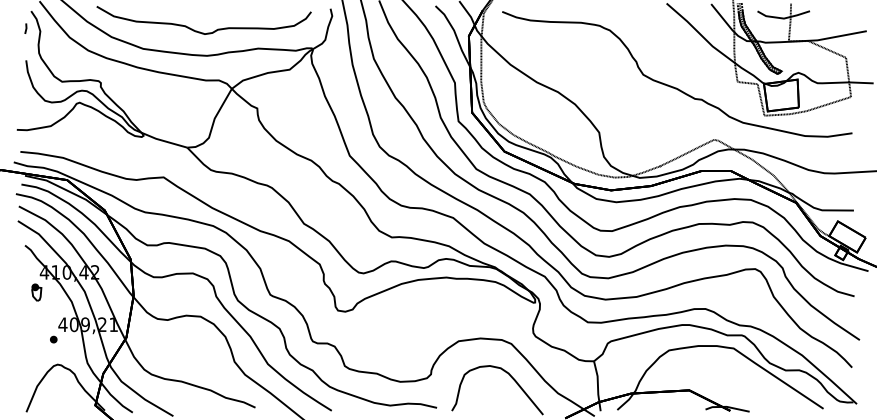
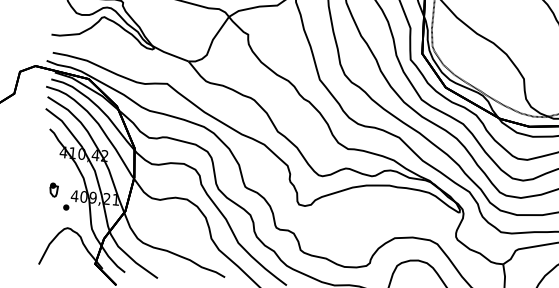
part: (36, 292) -> (53, 189), moved

